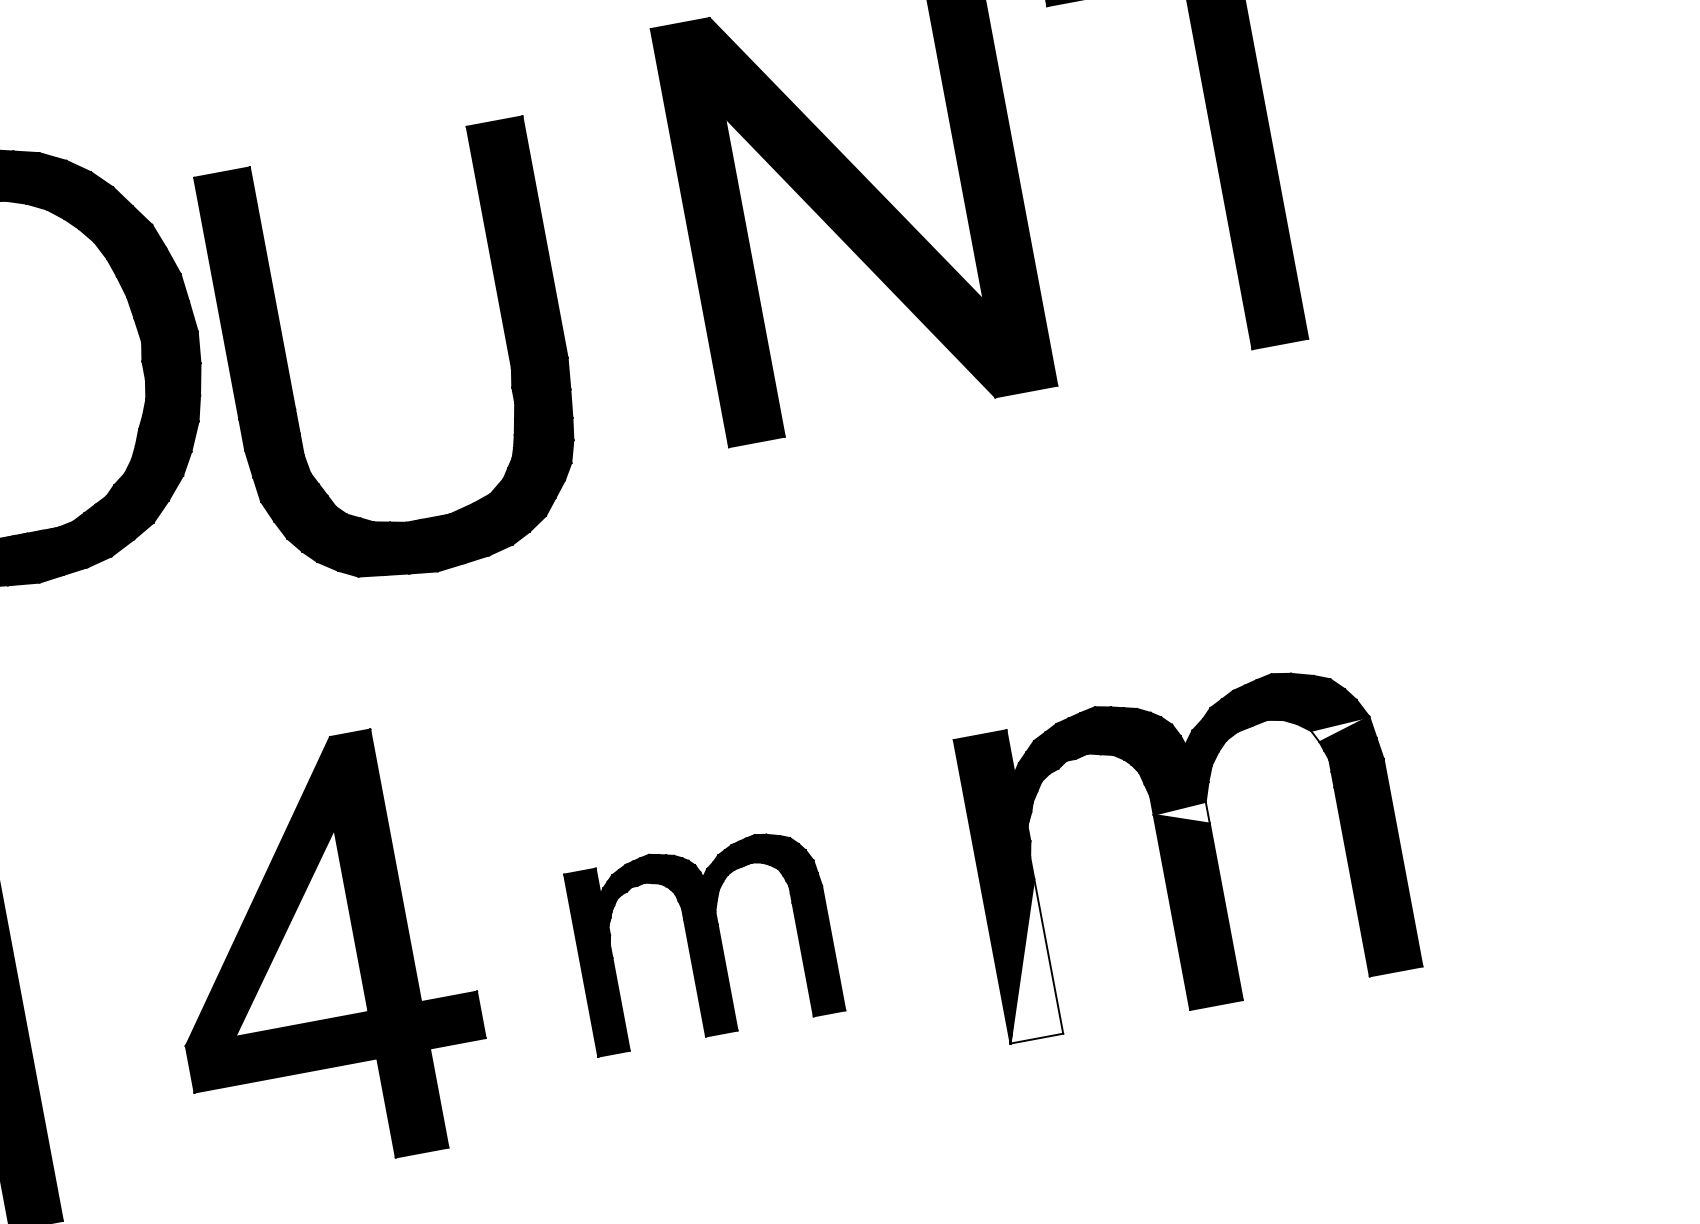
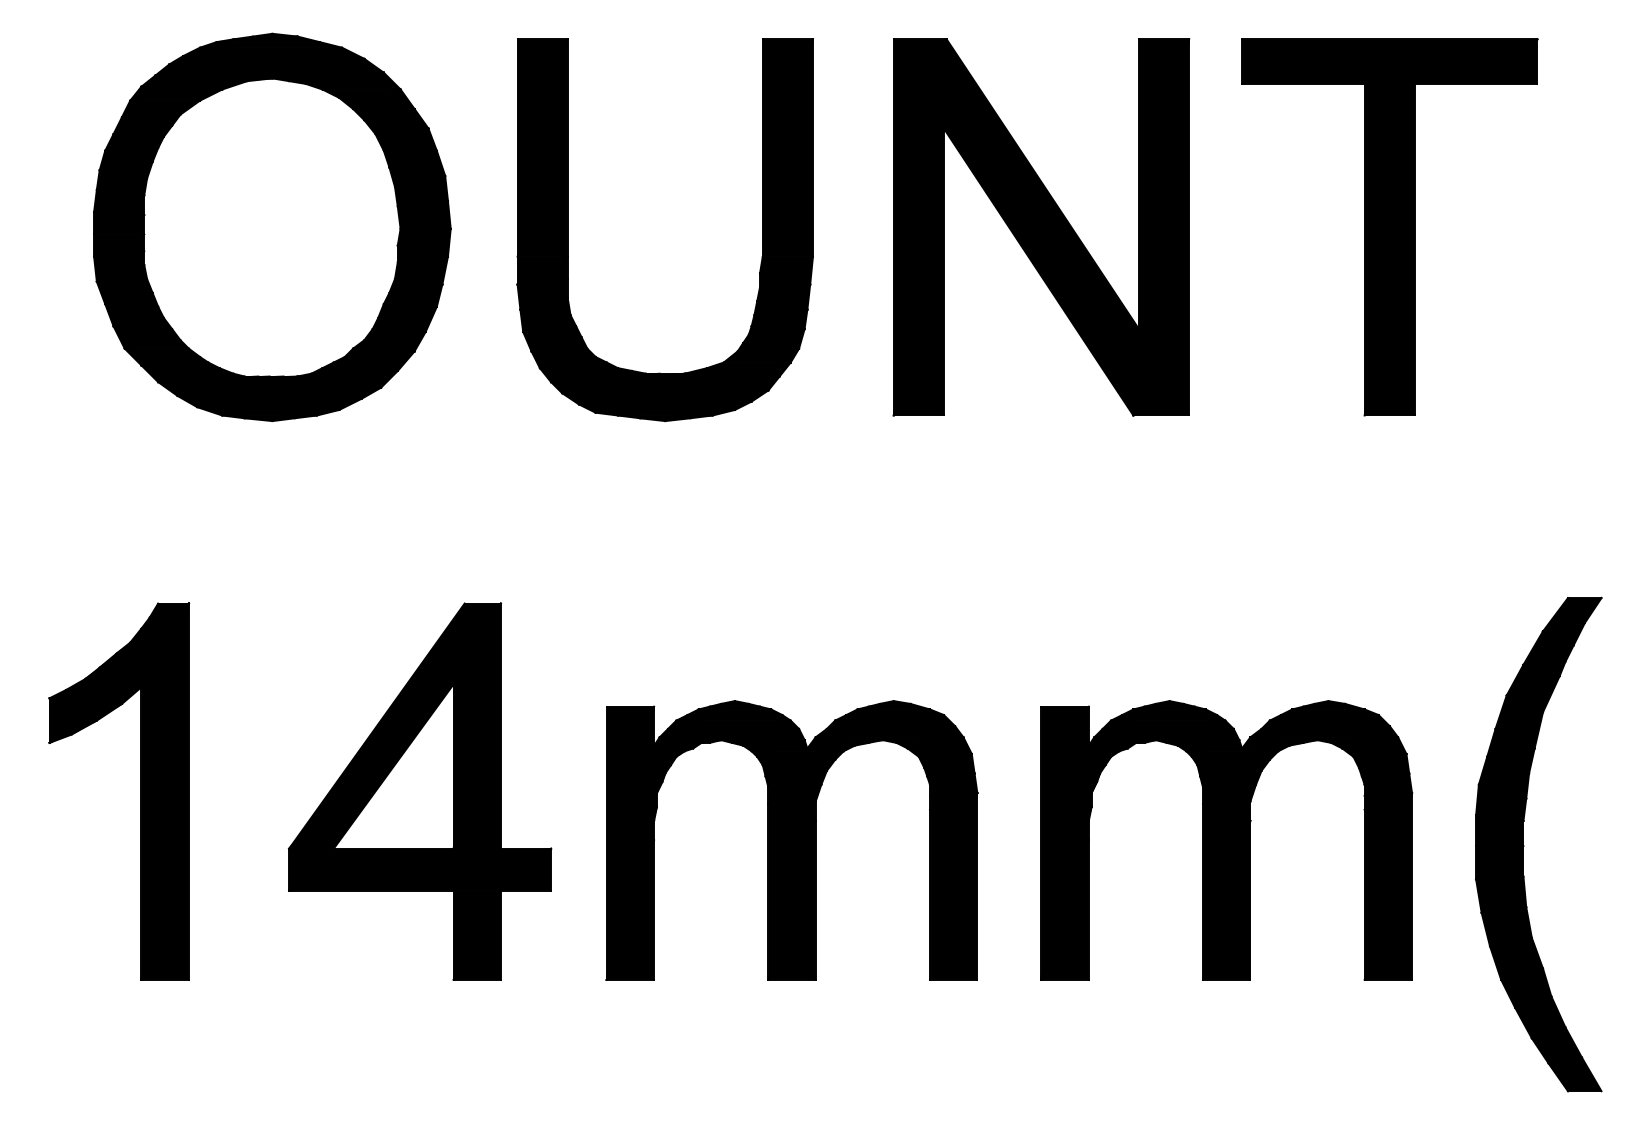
part: (290, 379) -> (568, 230), moved
fill: (1340, 730) -> (1379, 761), added
part: (1519, 793) -> (1524, 845), added
fill: (1181, 816) -> (1226, 810), added
part: (703, 940) -> (791, 840), size x1.67
part: (318, 955) -> (419, 791), moved
fill: (1021, 960) -> (1064, 909), added

